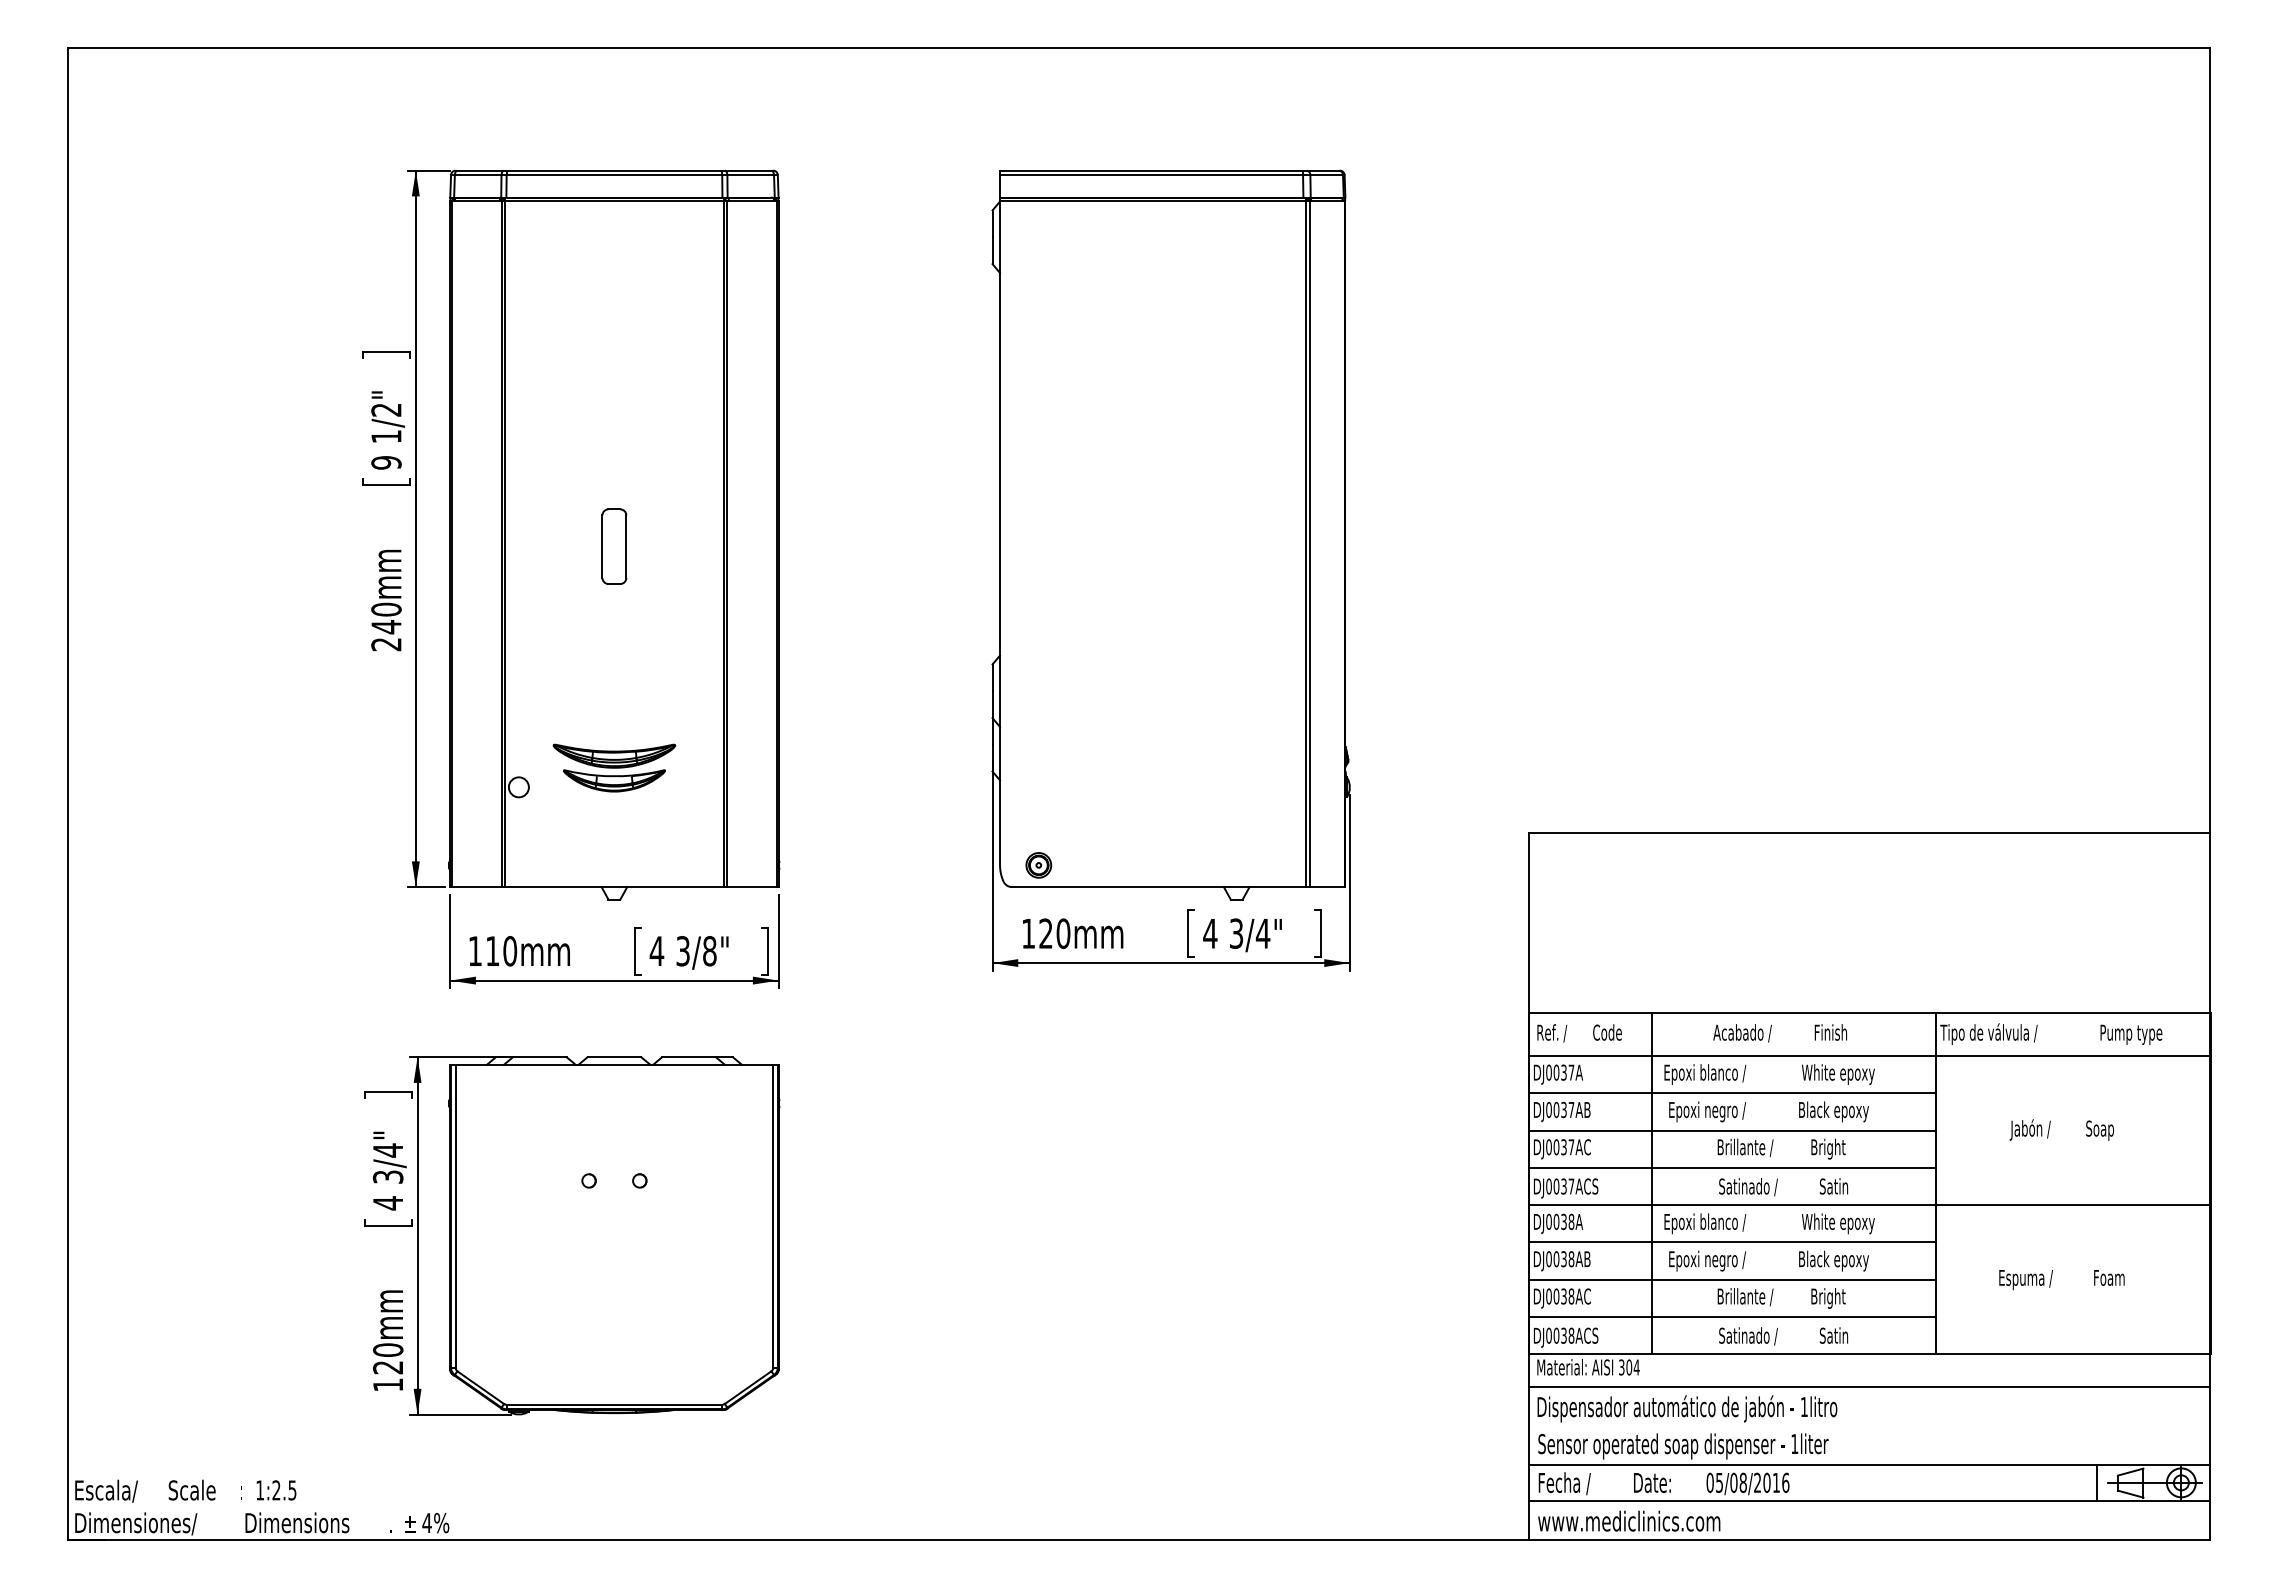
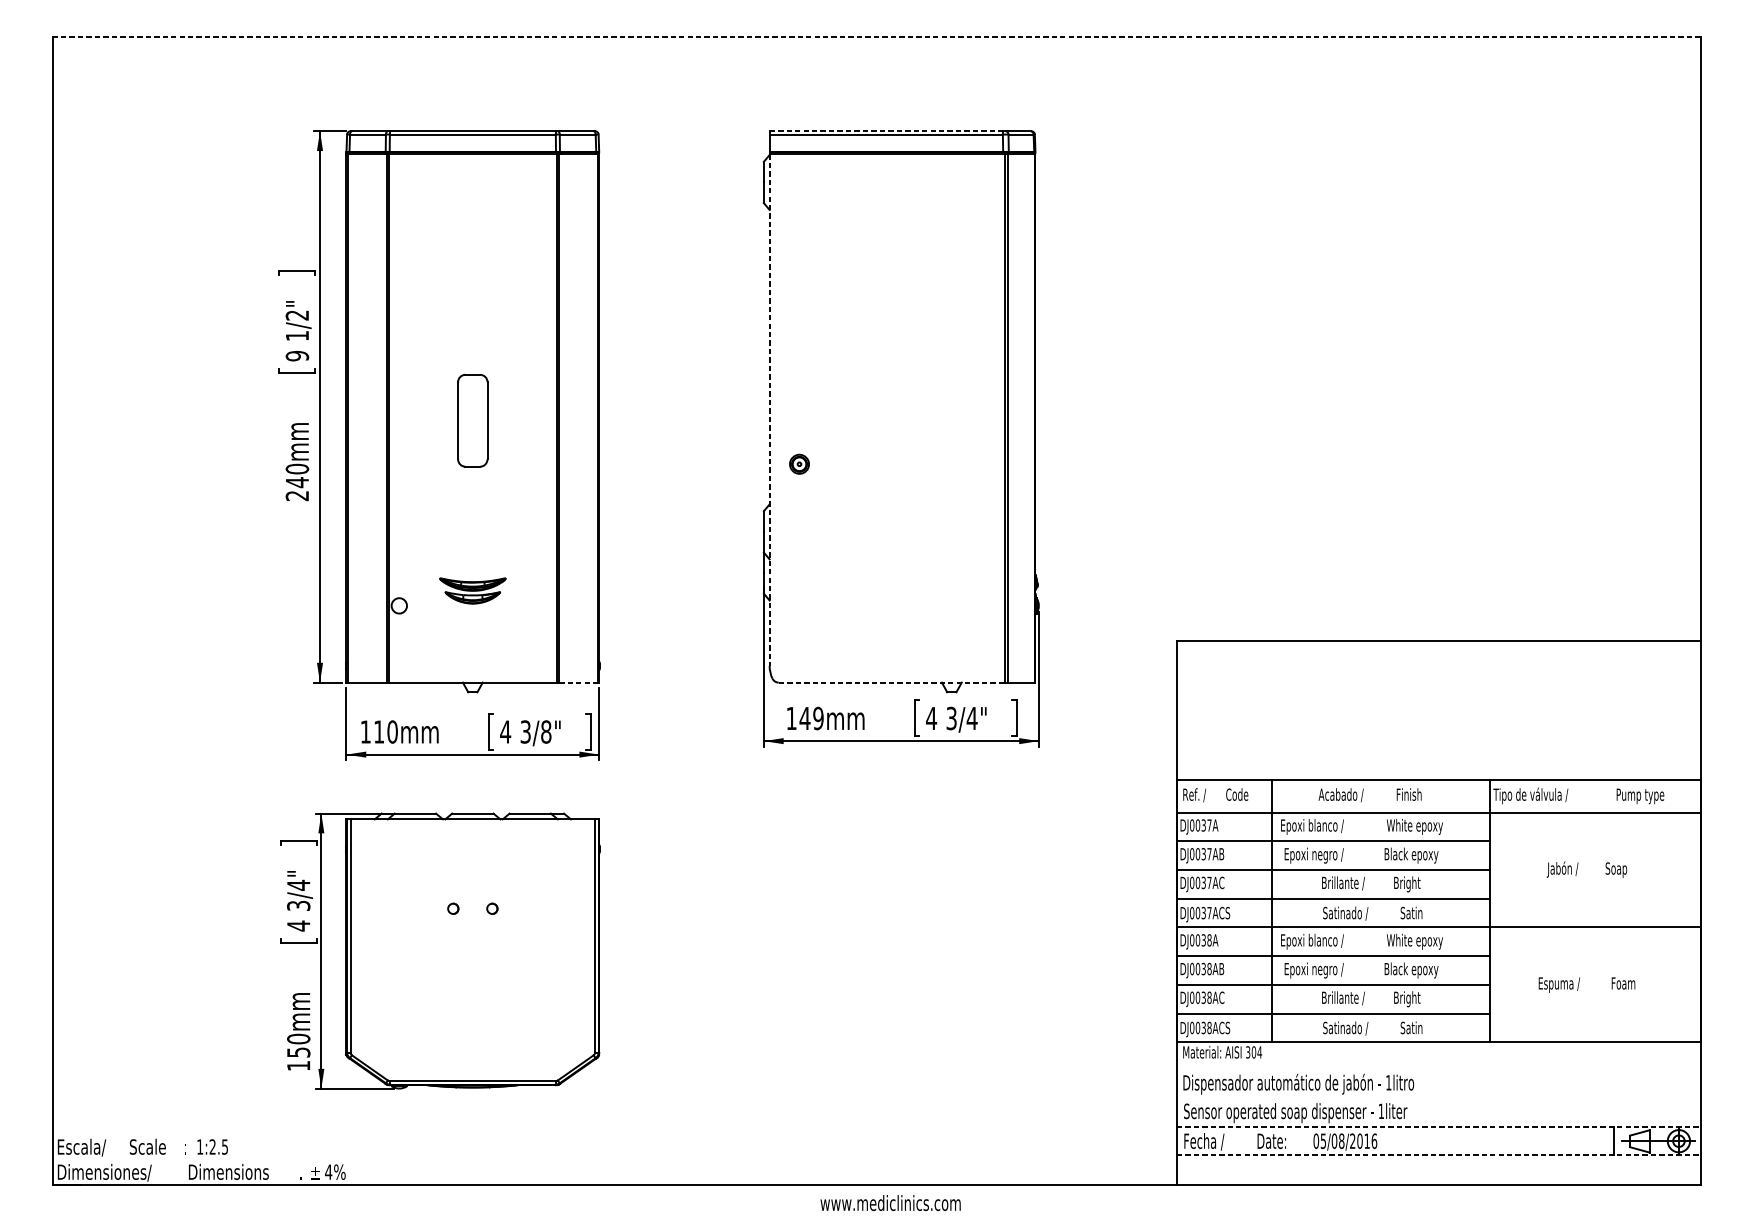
line: (1139, 47) -> (877, 36), solid -> dashed
line: (1151, 170) -> (886, 131), solid -> dashed
line: (1000, 533) -> (770, 410), solid -> dashed
part: (614, 546) -> (472, 420), size x1.6
part: (614, 767) -> (472, 590), size x0.7
part: (1038, 865) -> (799, 464), moved
line: (751, 887) -> (578, 682), solid -> dashed
line: (1158, 887) -> (891, 682), solid -> dashed
text: (1054, 933) -> (811, 718), 120mm -> 149mm
text: (387, 1367) -> (298, 1052), 120mm -> 150mm
line: (1869, 1386) -> (1438, 1067), removed
line: (1869, 1464) -> (1438, 1127), solid -> dashed
line: (1868, 1501) -> (1438, 1155), solid -> dashed
text: (1629, 1520) -> (890, 1202), moved

